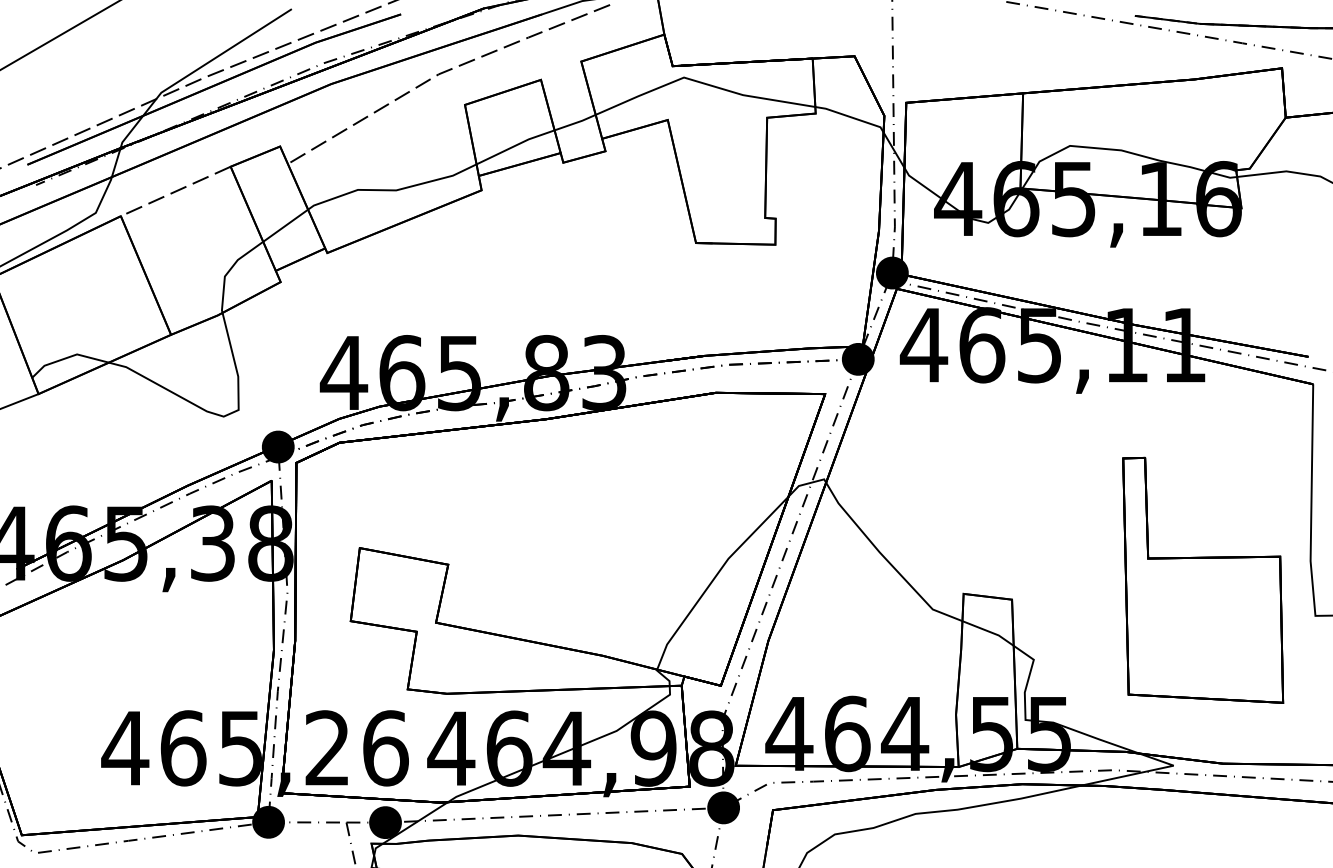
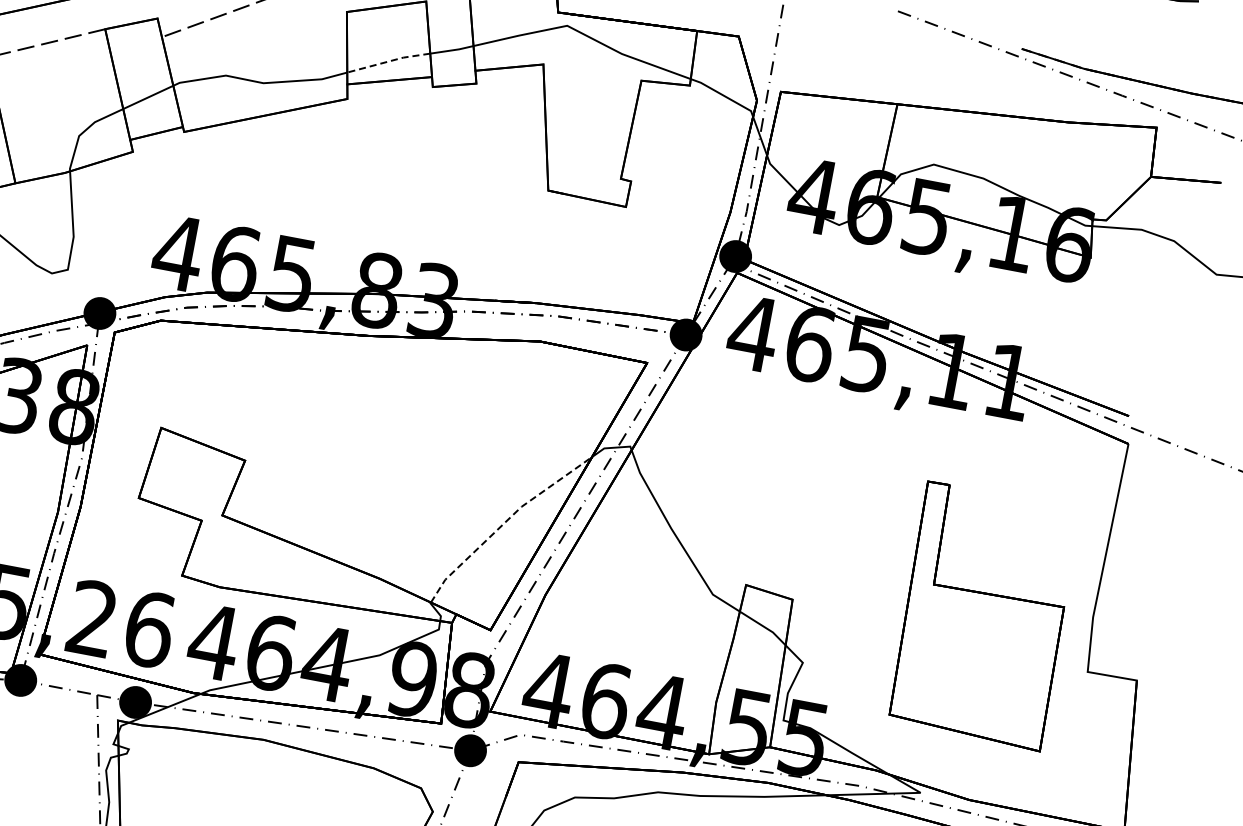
line: (515, 145) -> (389, 61), solid -> dashed
line: (715, 577) -> (505, 522), solid -> dashed

